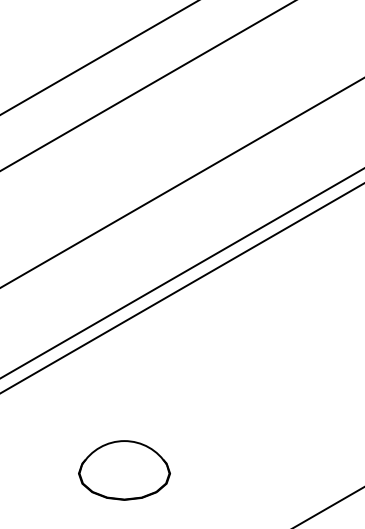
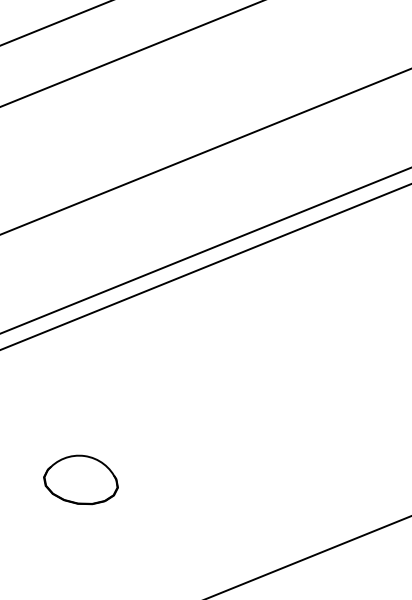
part: (124, 470) -> (81, 479), size x0.7

